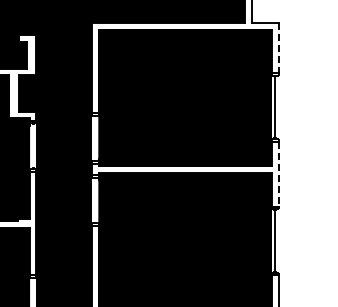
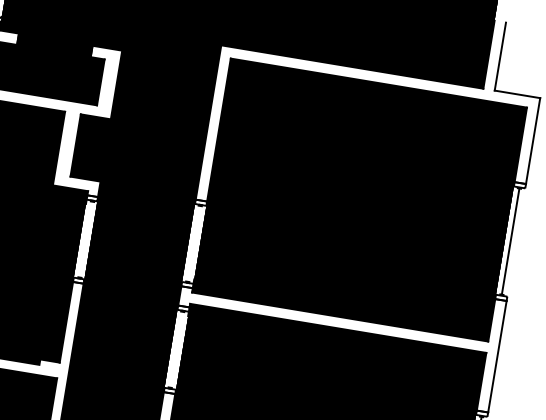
line: (278, 48) -> (532, 141), dashed -> solid
line: (278, 174) -> (497, 357), dashed -> solid

